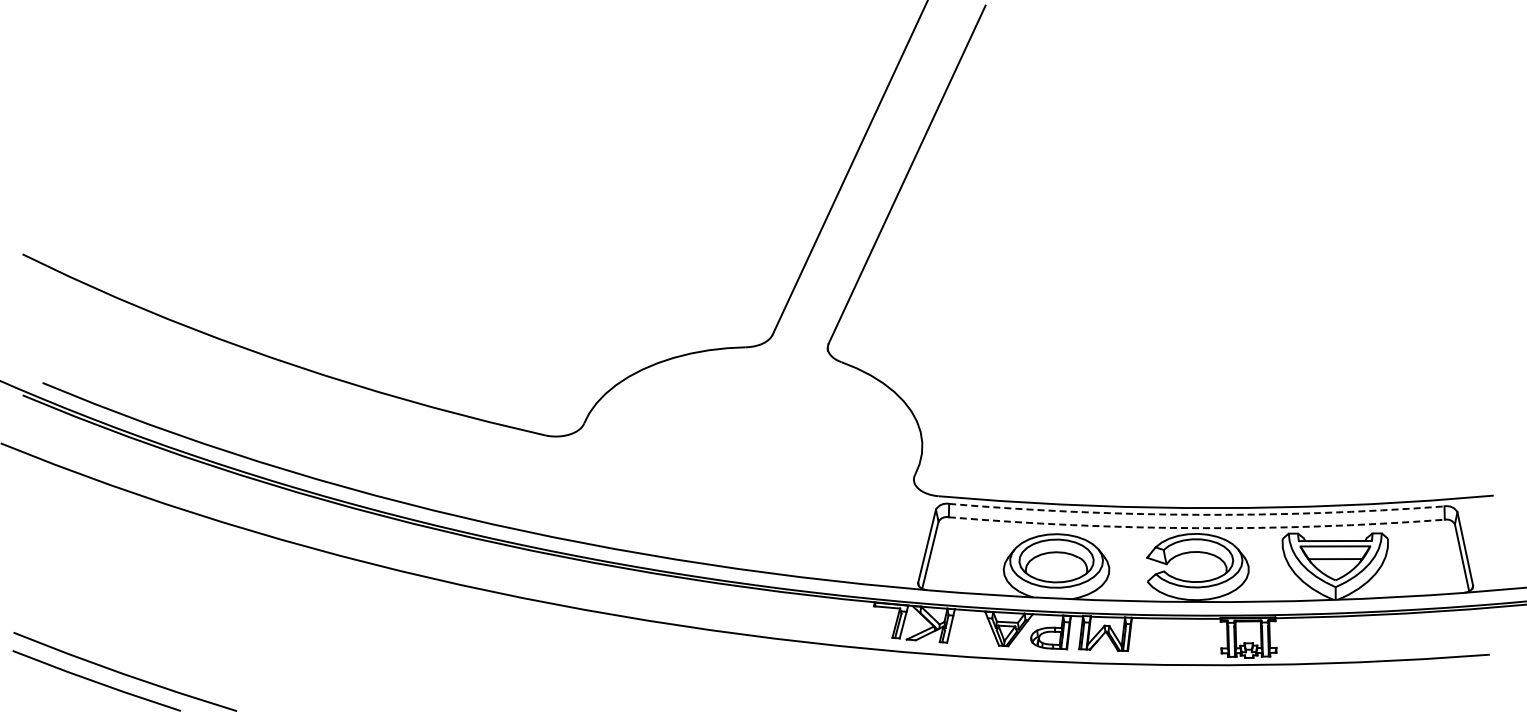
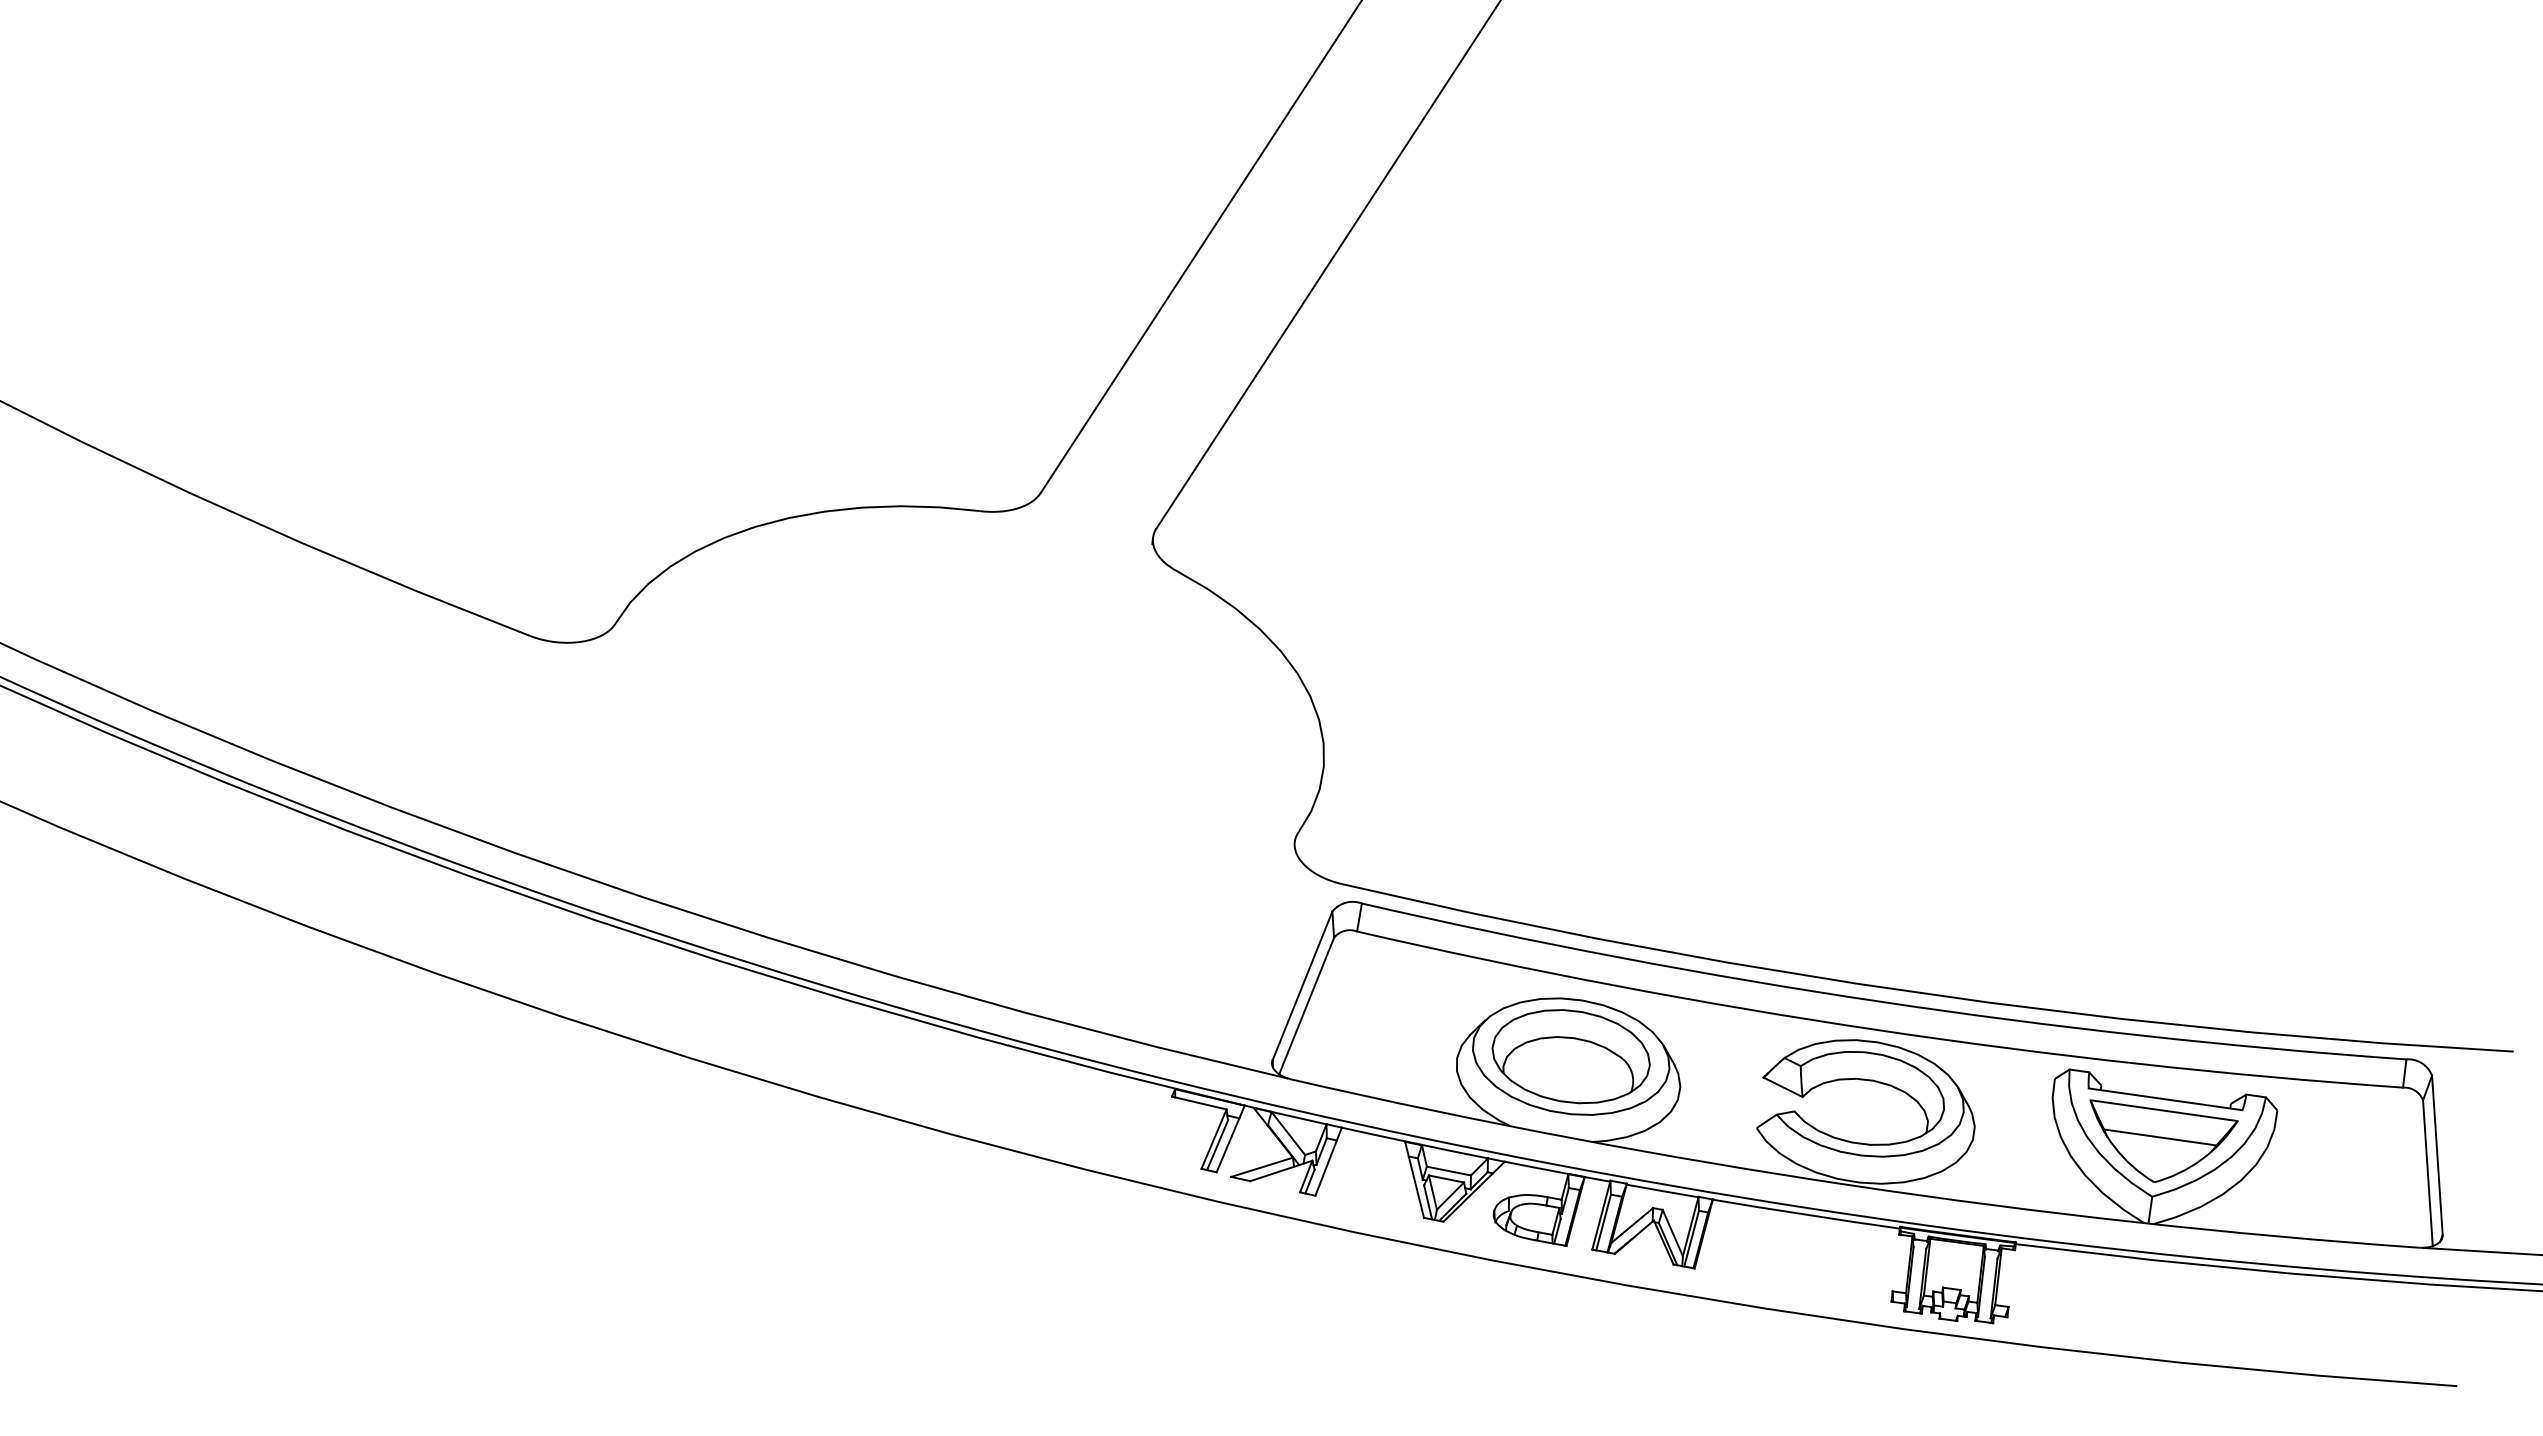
arc: (1196, 514) -> (1880, 1001), dashed -> solid
arc: (1196, 528) -> (1876, 1030), dashed -> solid

